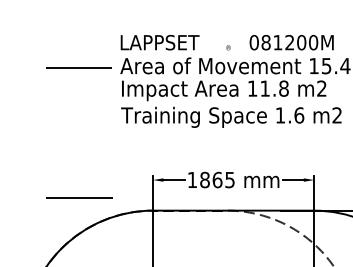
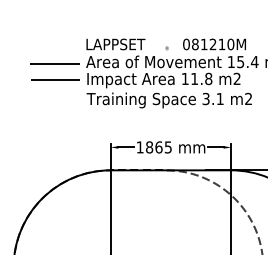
text: (300, 42) -> (221, 44), 081200M -> 081210M
text: (288, 114) -> (212, 98), 1.6 -> 3.1
line: (79, 197) -> (55, 79), moved

